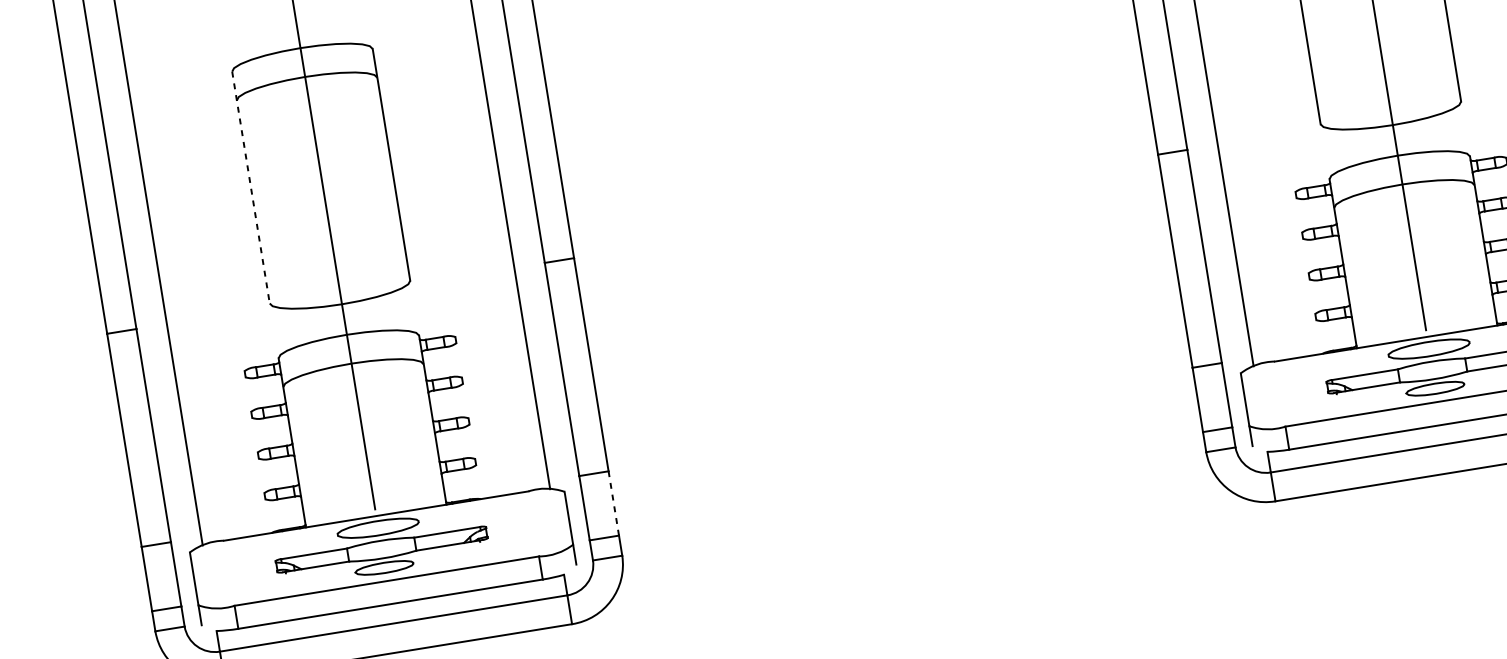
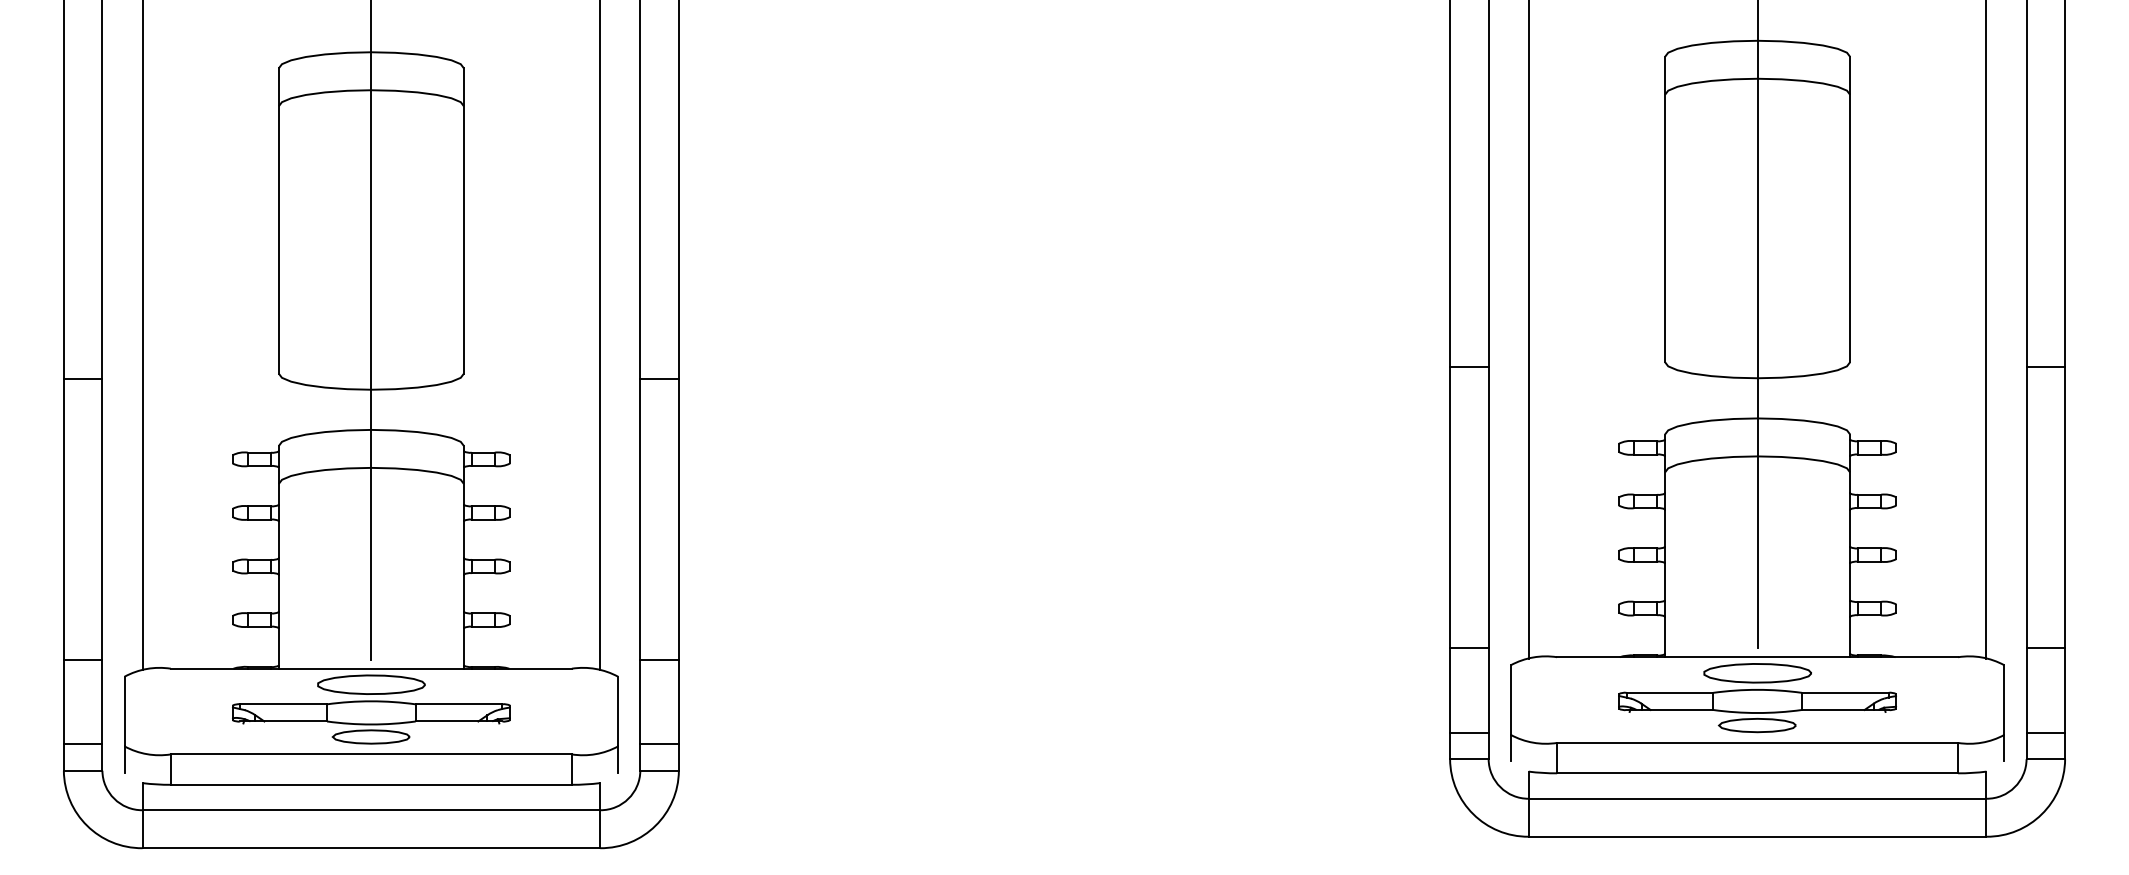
line: (250, 188) -> (278, 221), dashed -> solid
line: (613, 503) -> (678, 701), dashed -> solid

